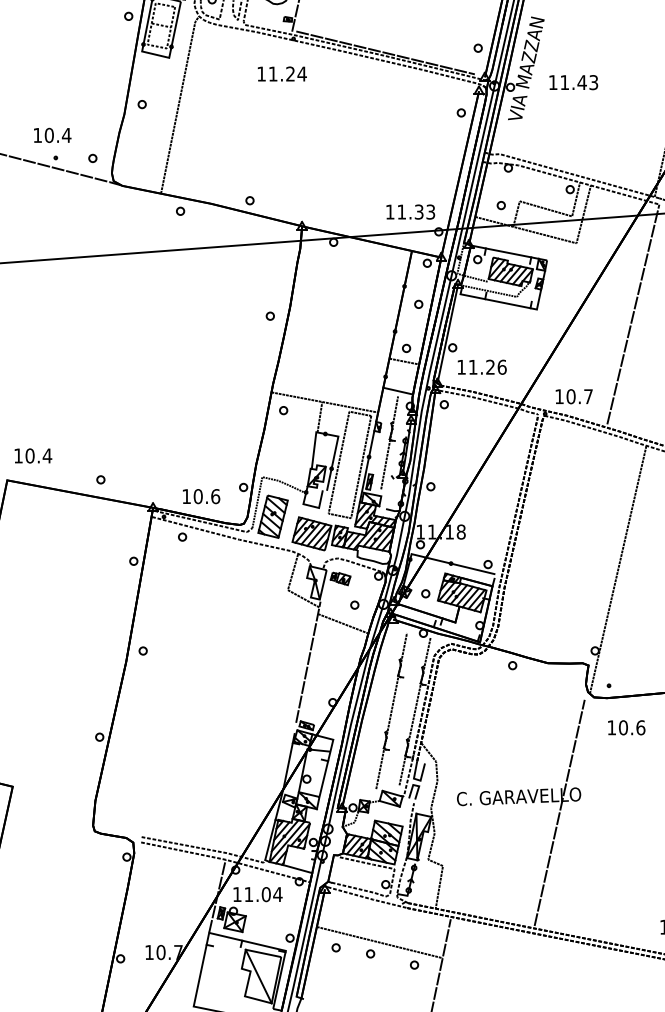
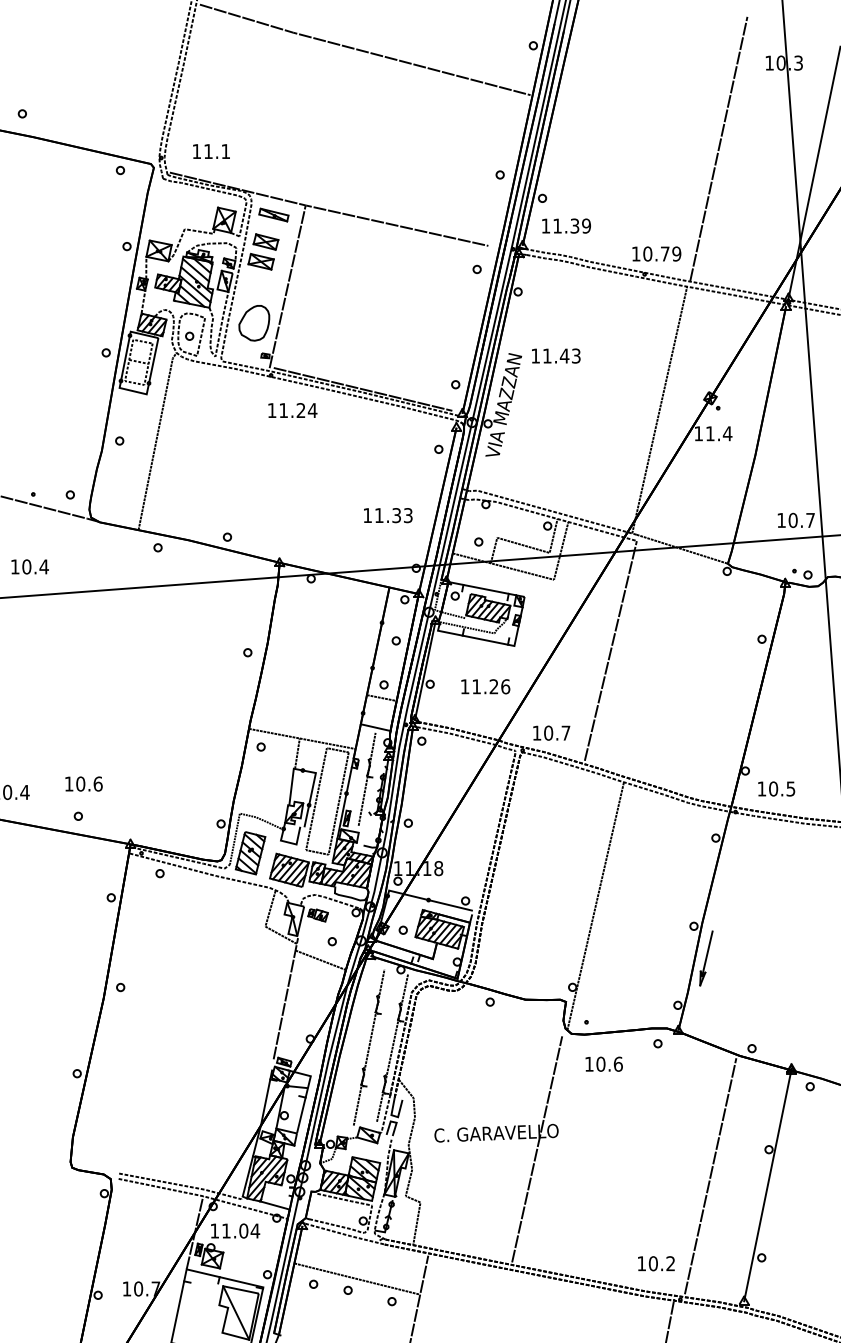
text: (282, 74) -> (292, 410), moved
text: (574, 82) -> (556, 355), moved
text: (52, 135) -> (29, 566), moved
text: (411, 212) -> (388, 515), moved
text: (482, 367) -> (485, 686), moved
text: (201, 496) -> (83, 783), moved

